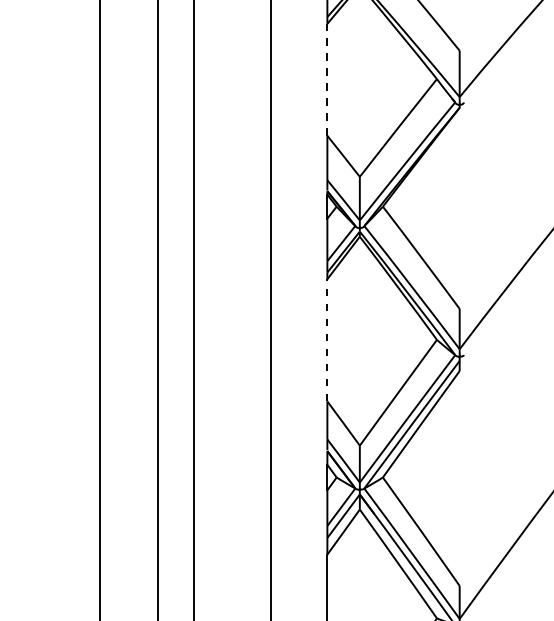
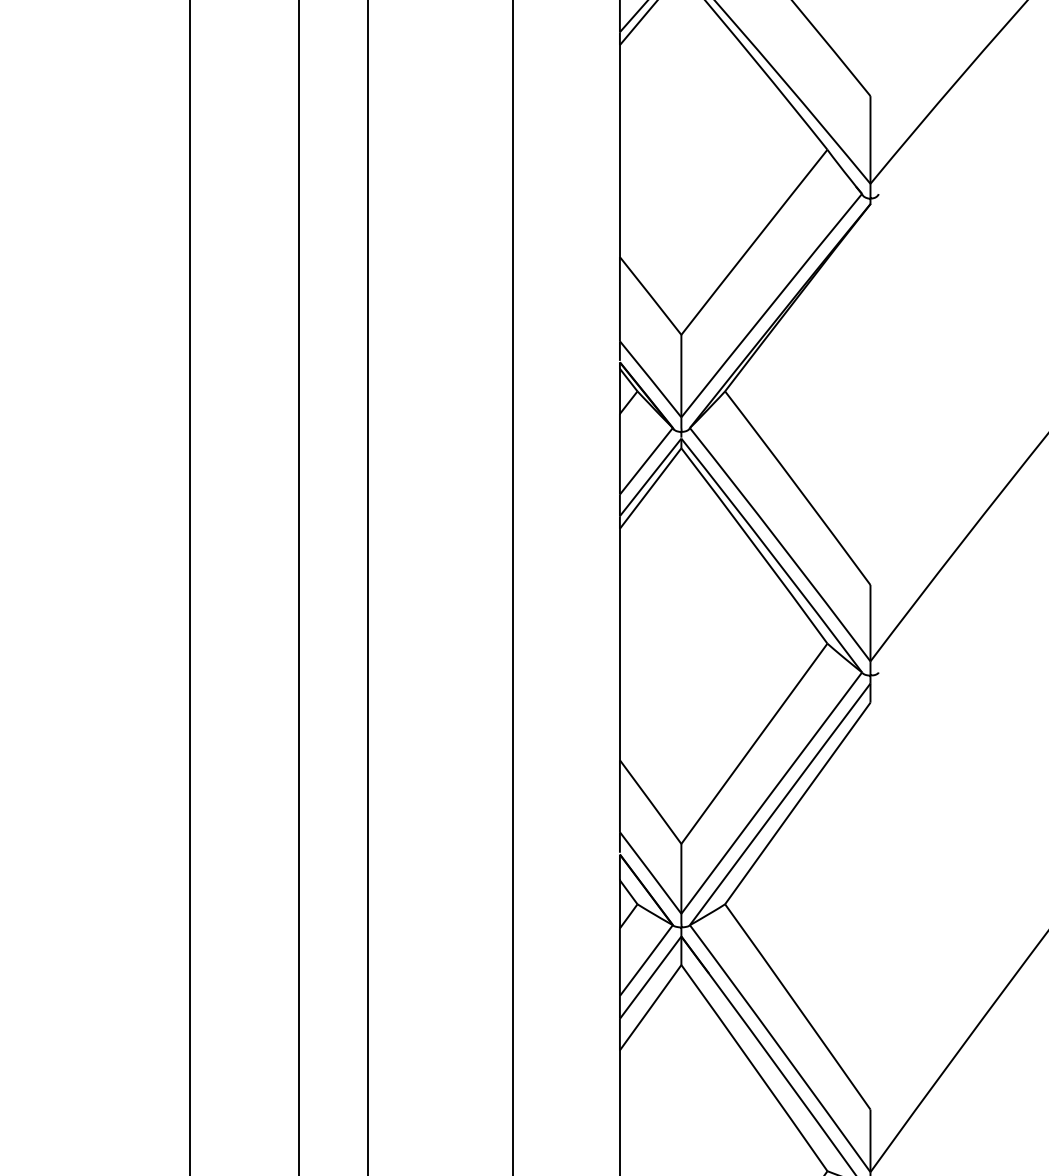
line: (327, 79) -> (620, 150), dashed -> solid
line: (327, 339) -> (620, 642), dashed -> solid

